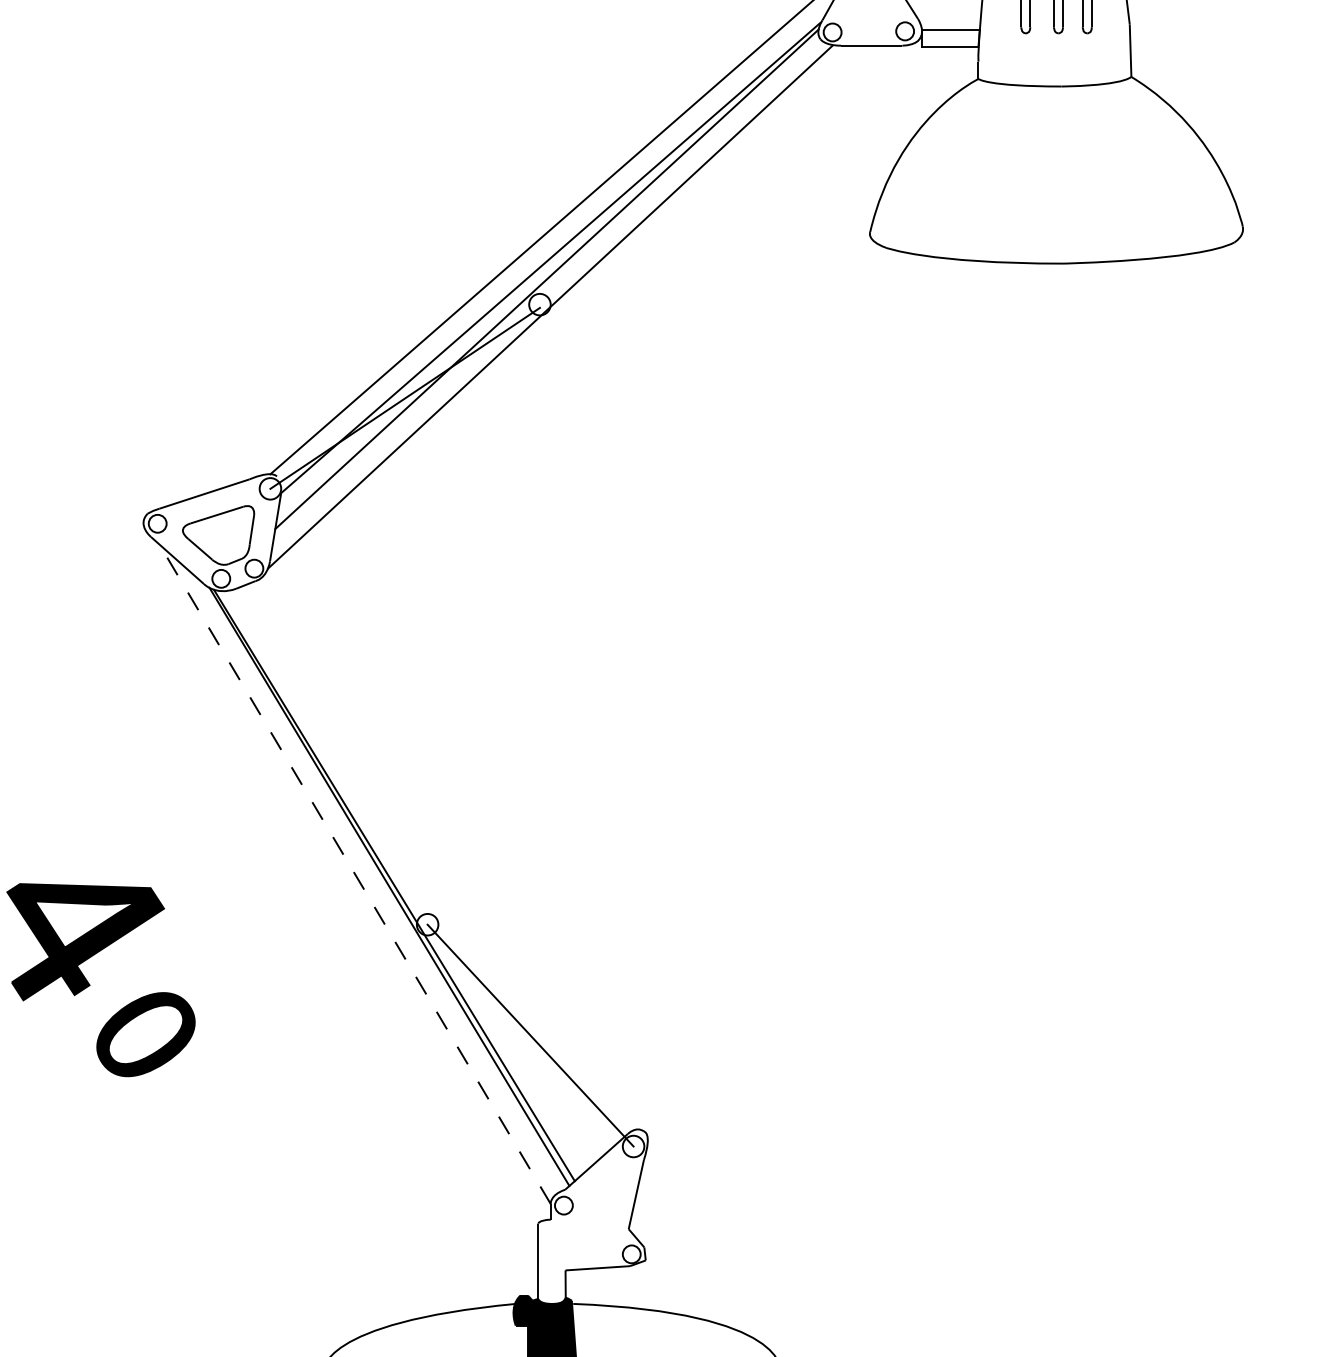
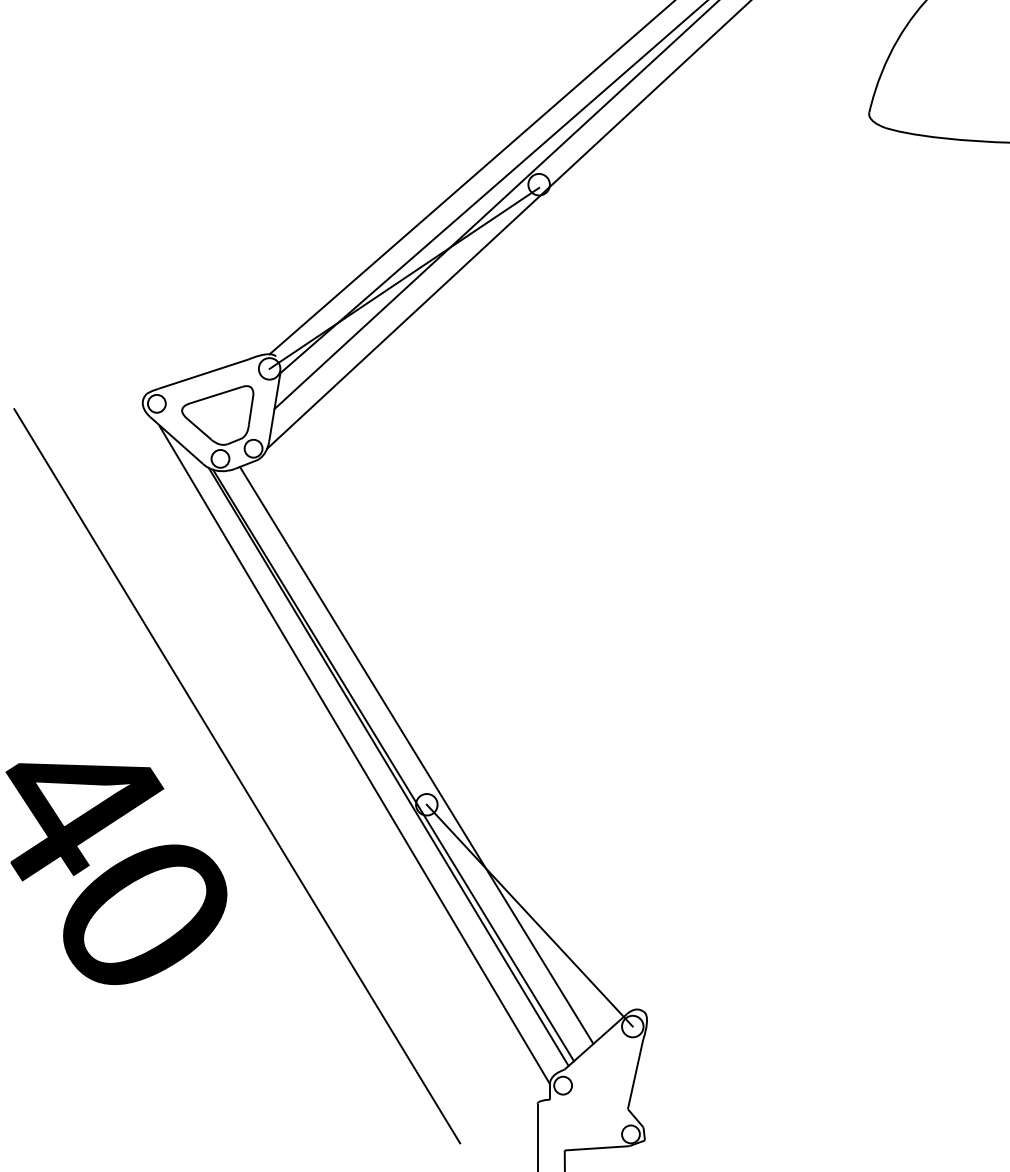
line: (355, 874) -> (354, 754), dashed -> solid
line: (417, 874) -> (416, 754), added
line: (237, 896) -> (236, 776), added
part: (145, 1034) -> (144, 914), size x1.67

